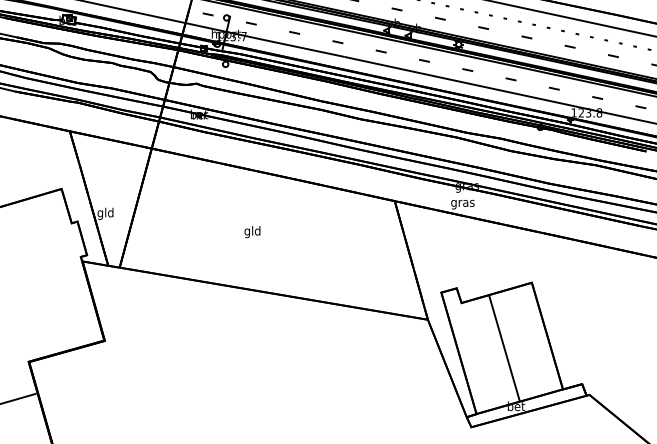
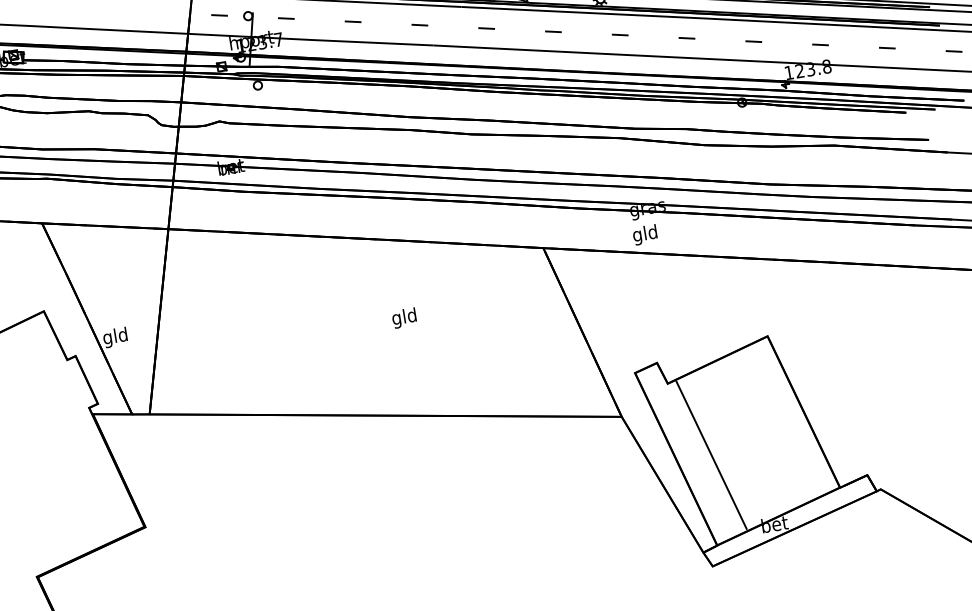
text: (462, 203) -> (644, 235), gras -> gld
text: (252, 232) -> (404, 318), moved
line: (504, 348) -> (711, 455), moved

